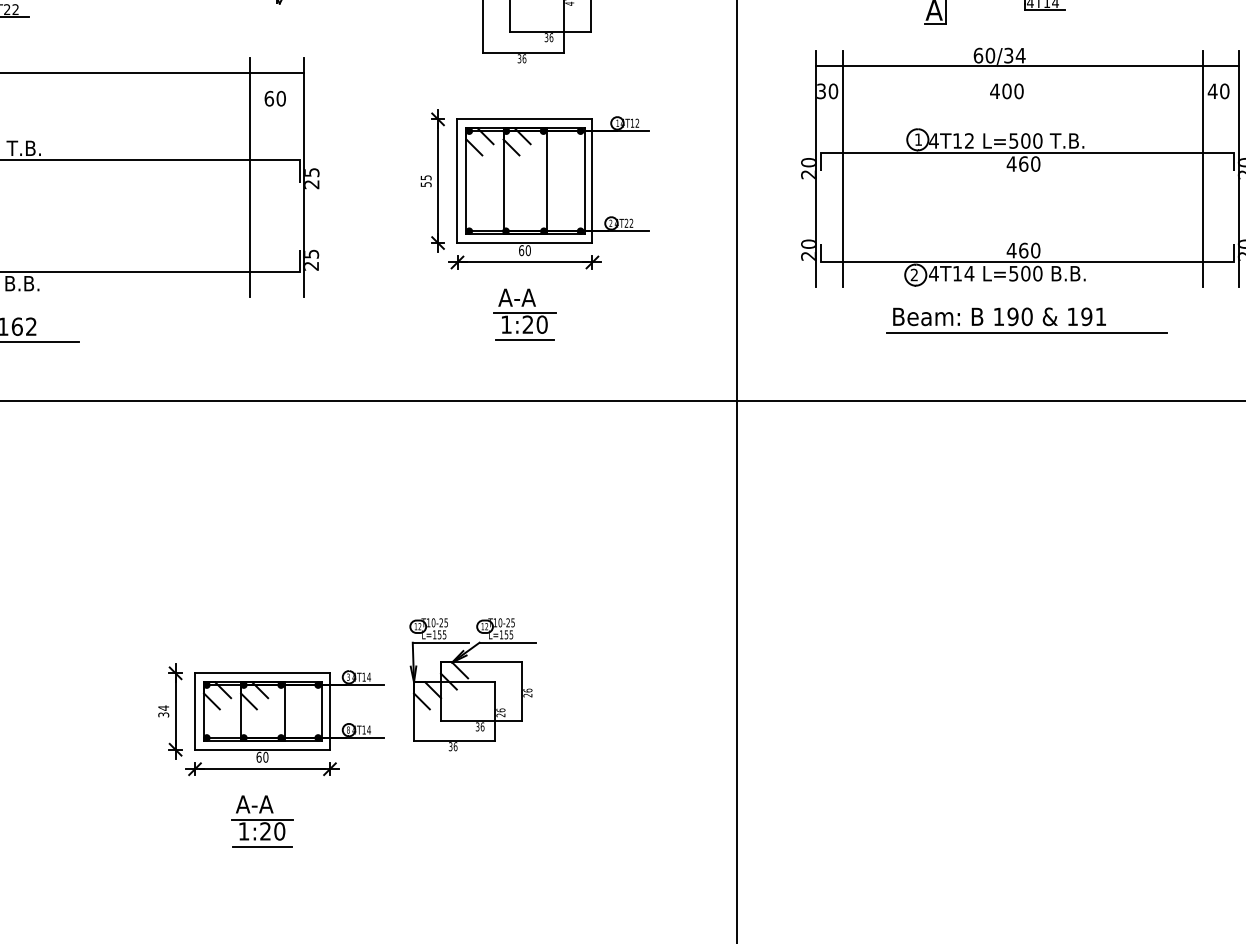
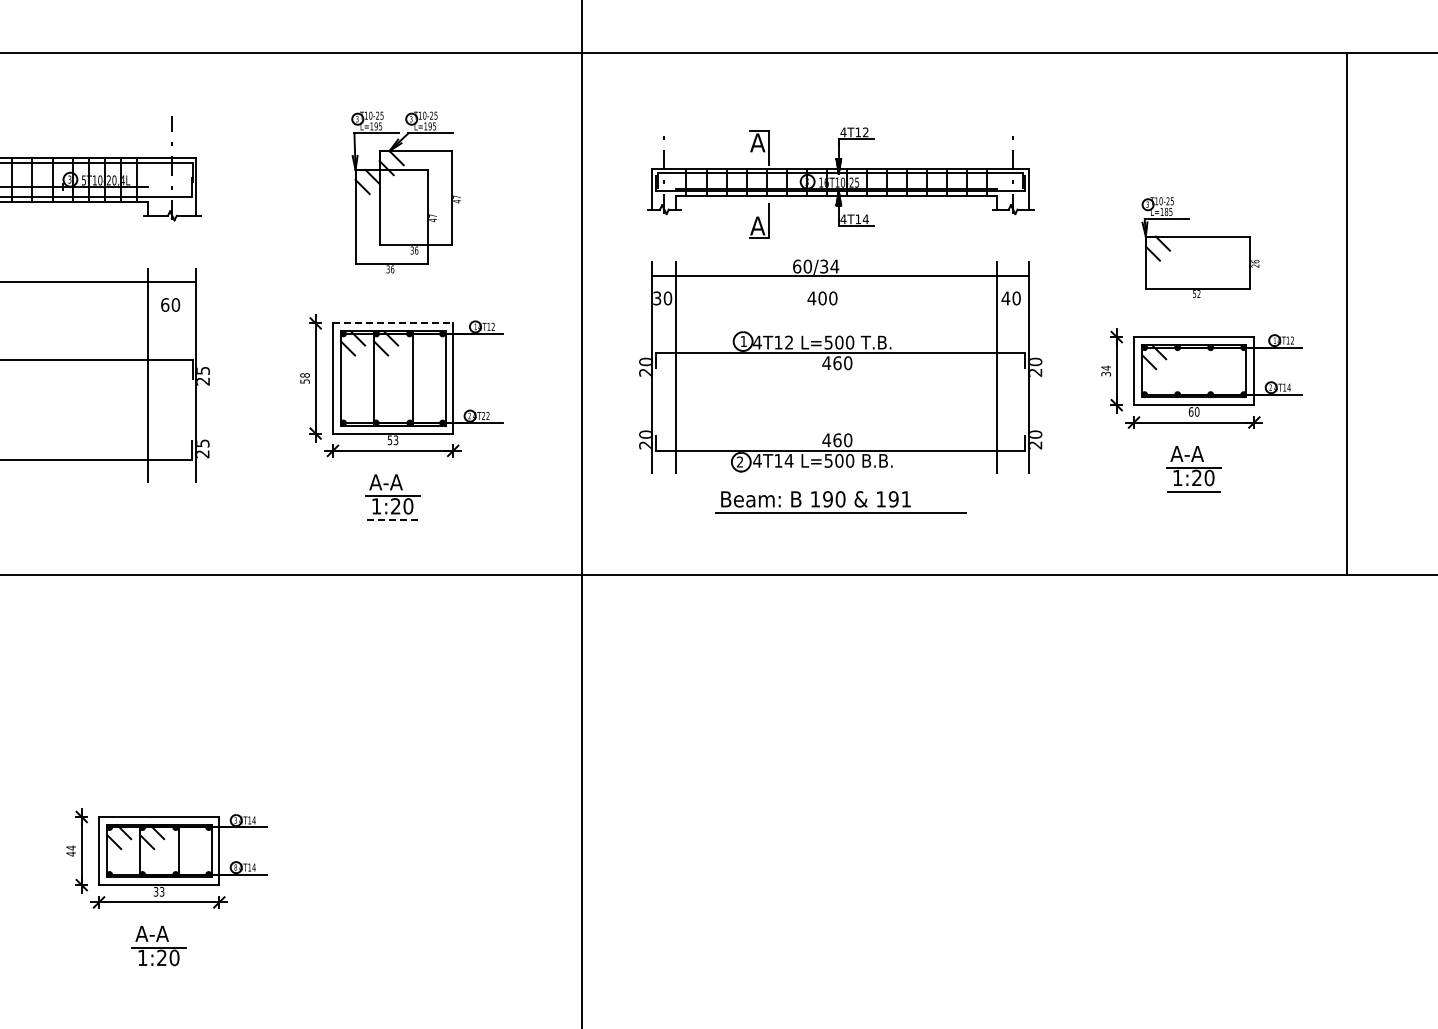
line: (525, 119) -> (393, 323), solid -> dashed
text: (425, 177) -> (304, 375), 55 -> 58
text: (524, 250) -> (392, 440), 60 -> 53
line: (525, 340) -> (393, 520), solid -> dashed
part: (472, 685) -> (346, 827), removed
text: (164, 714) -> (71, 853), 34 -> 44
text: (261, 756) -> (158, 891), 60 -> 33
line: (262, 846) -> (159, 971), removed

